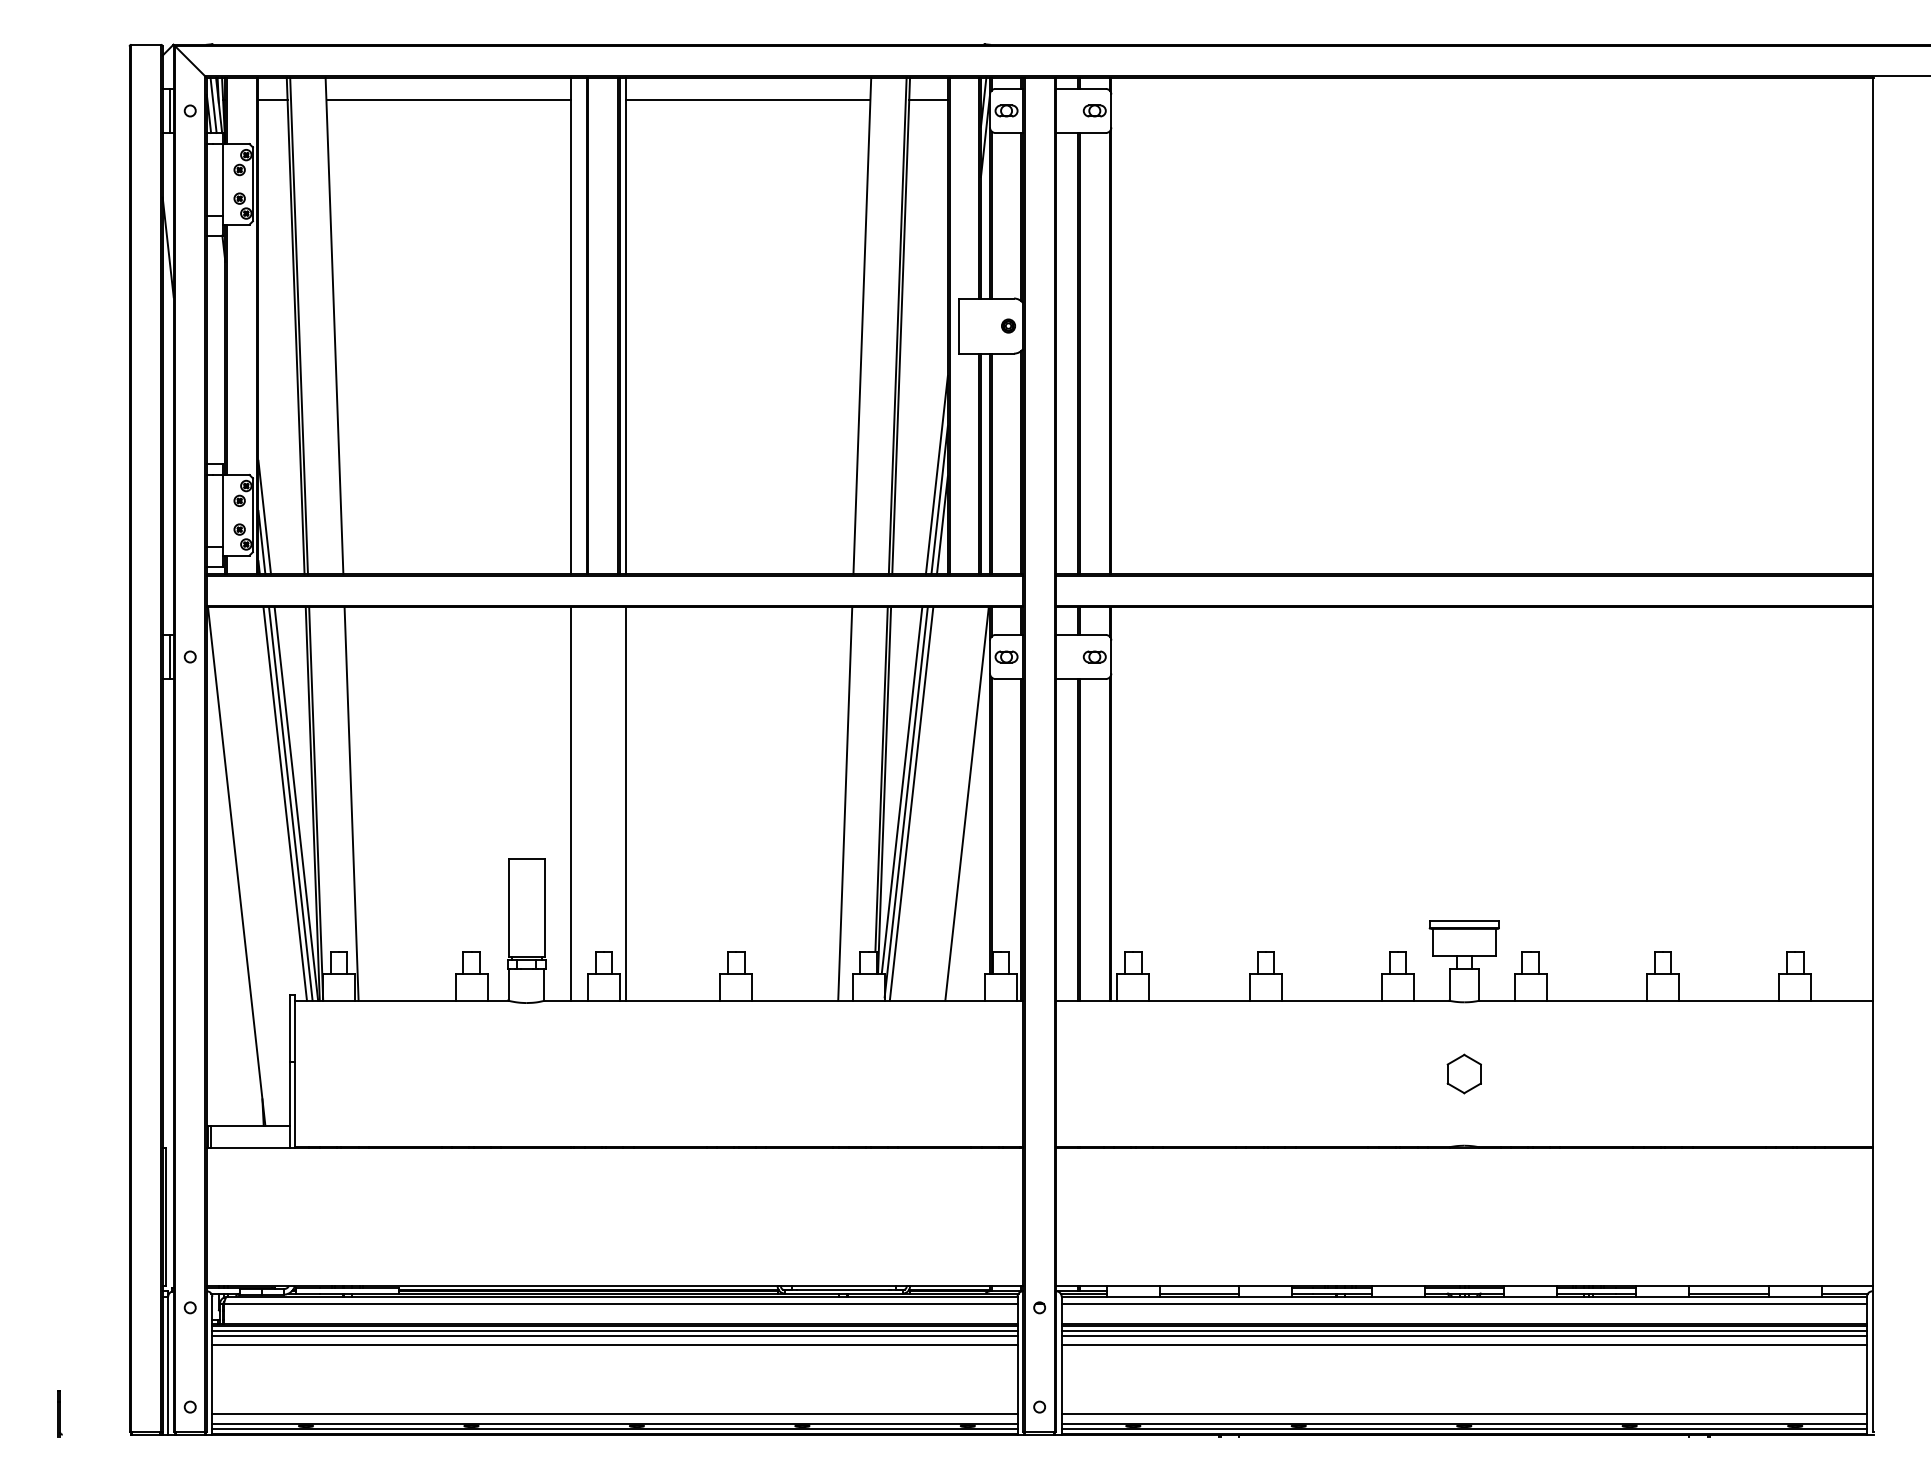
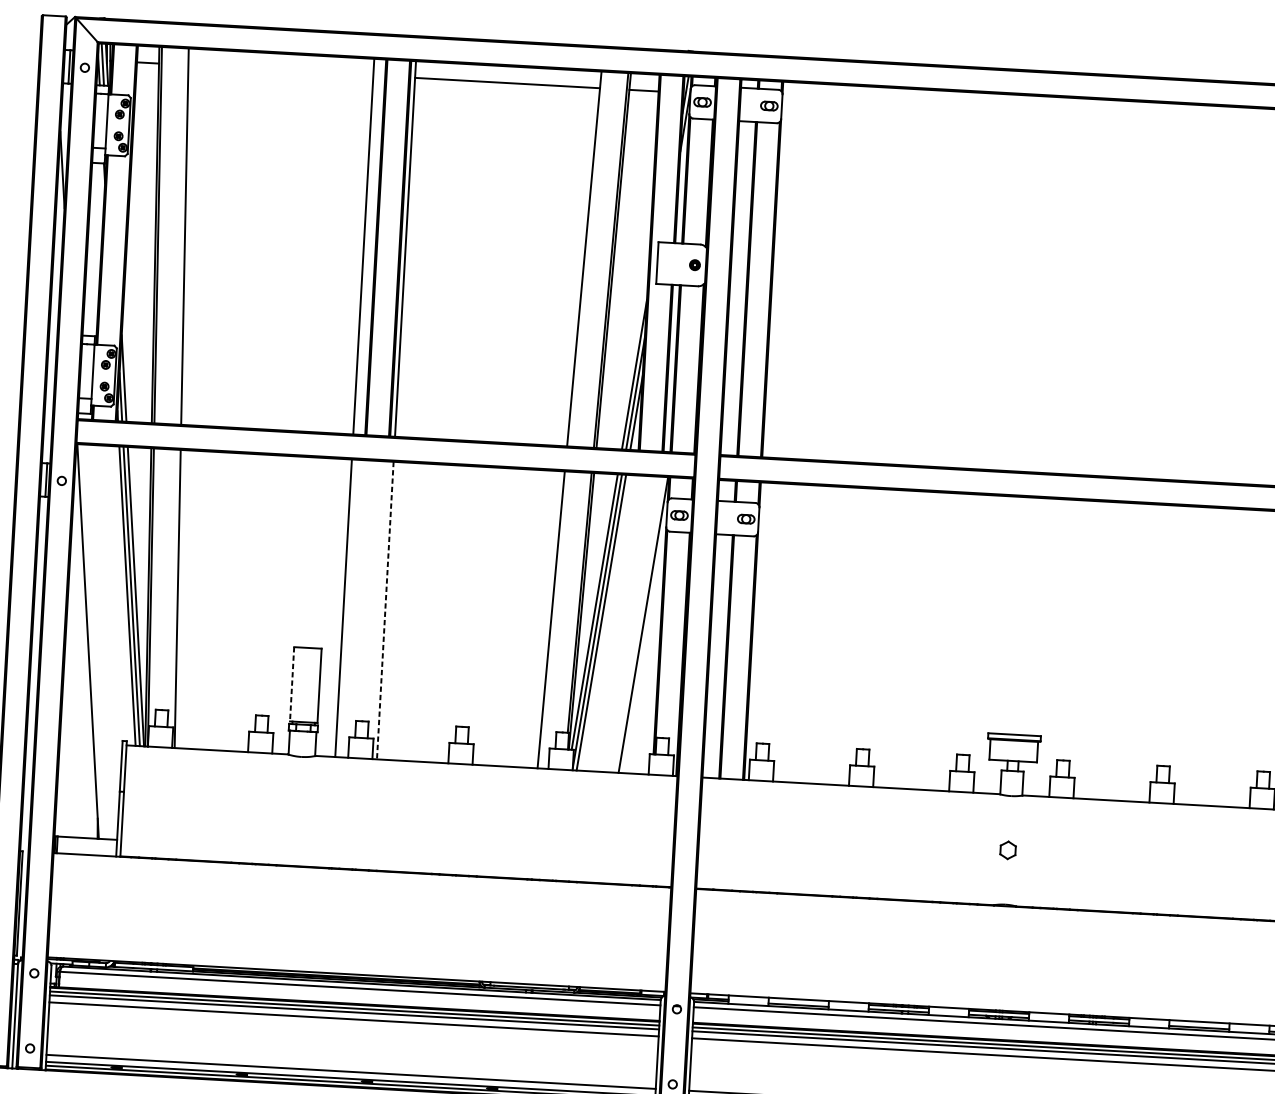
line: (448, 99) -> (280, 70), removed
line: (626, 804) -> (385, 610), solid -> dashed
line: (508, 908) -> (291, 684), solid -> dashed
part: (1463, 1073) -> (1007, 849), size x0.6

